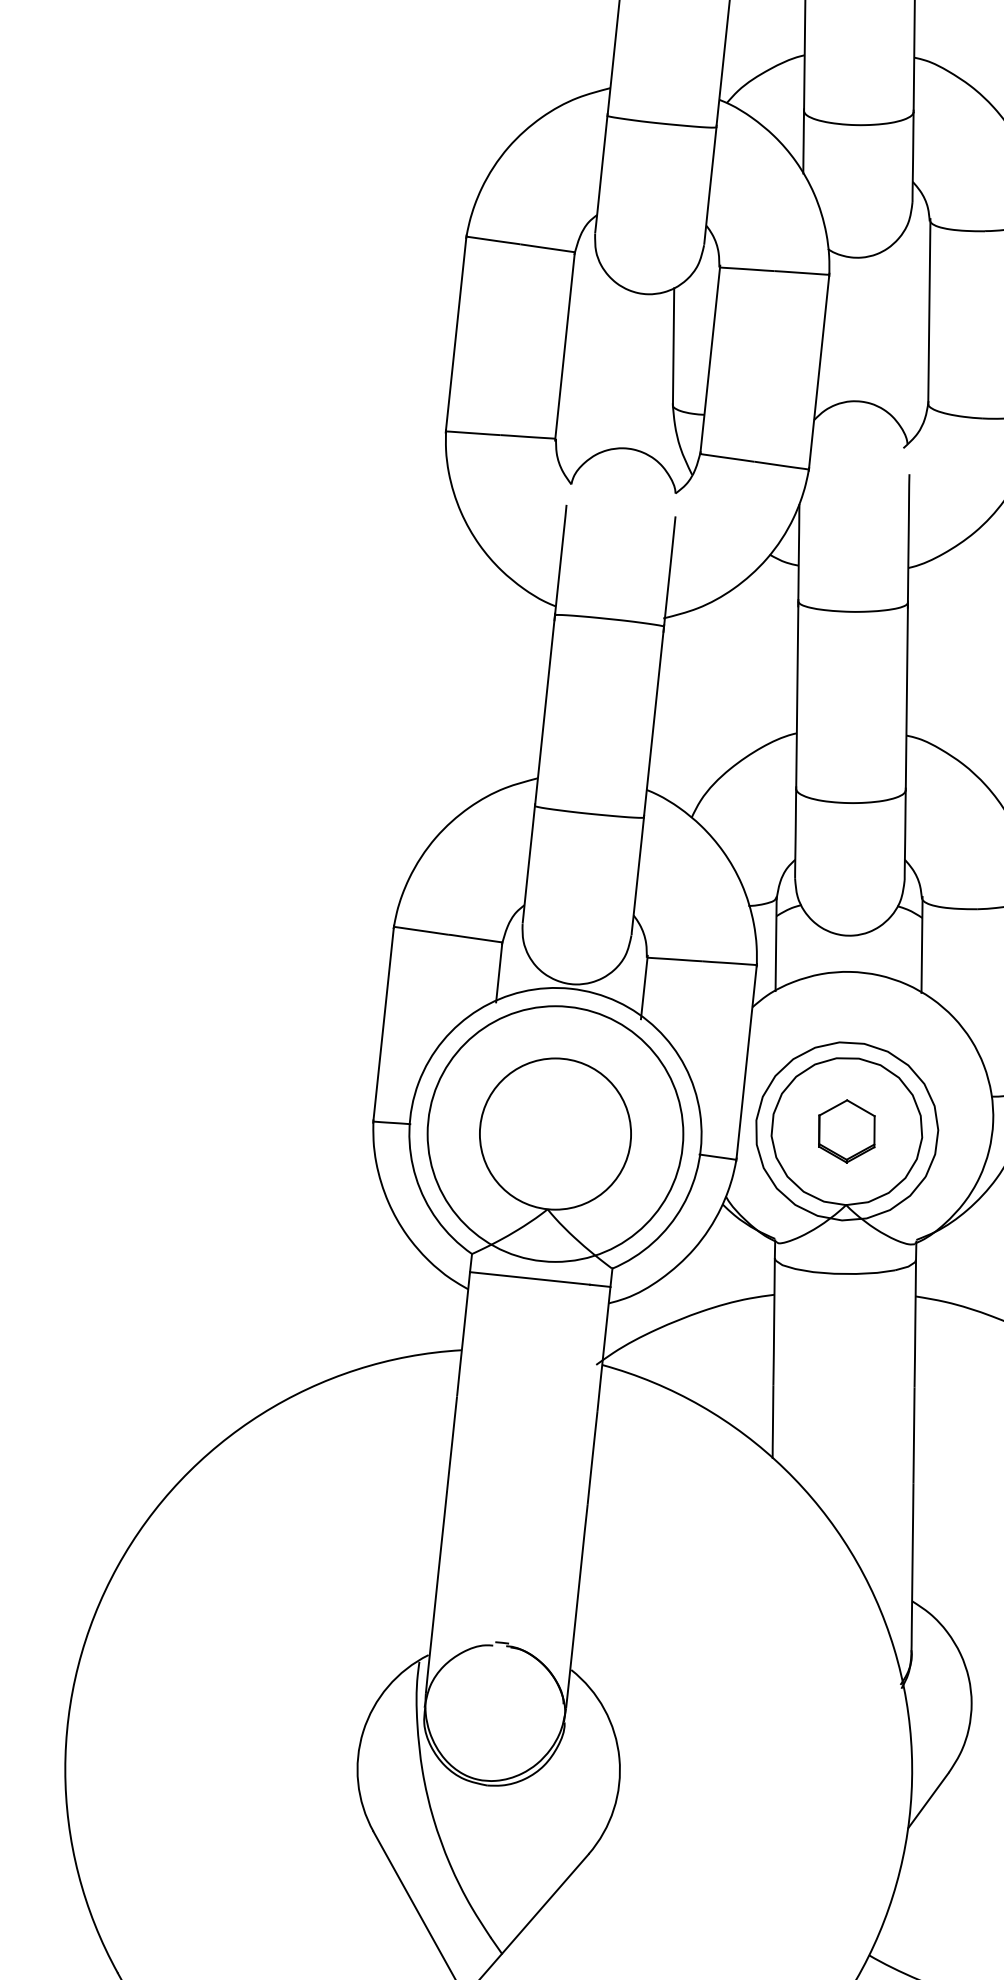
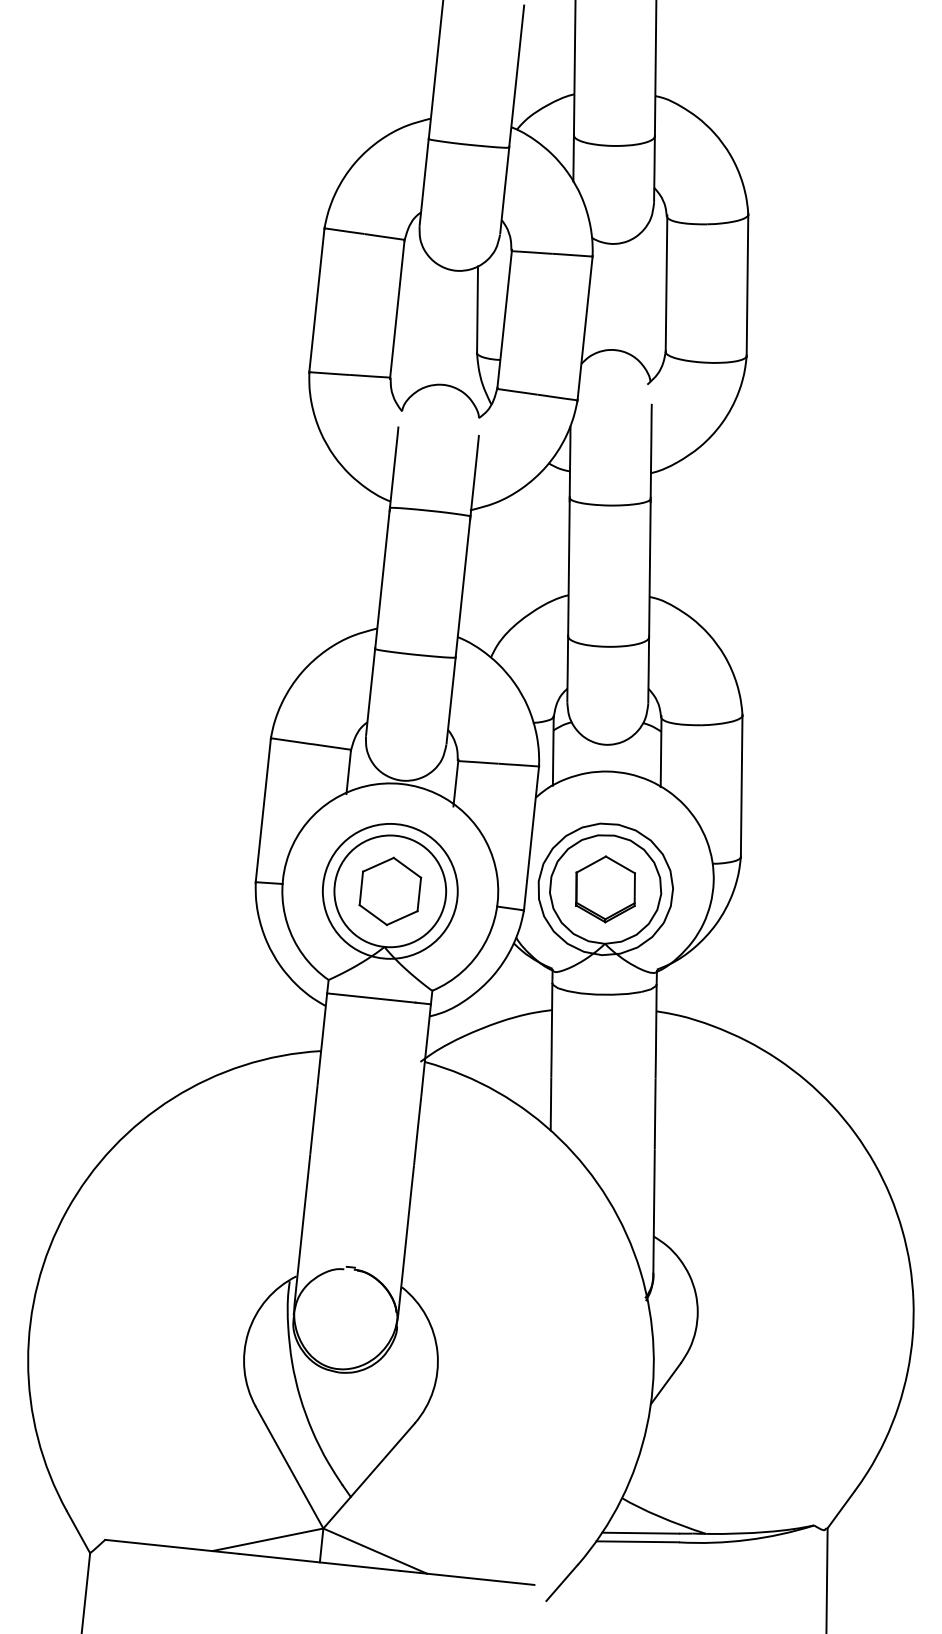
part: (846, 1131) -> (605, 889), size x1.43
circle: (554, 1132) -> (389, 890), size x0.71
part: (555, 1132) -> (390, 890), added

